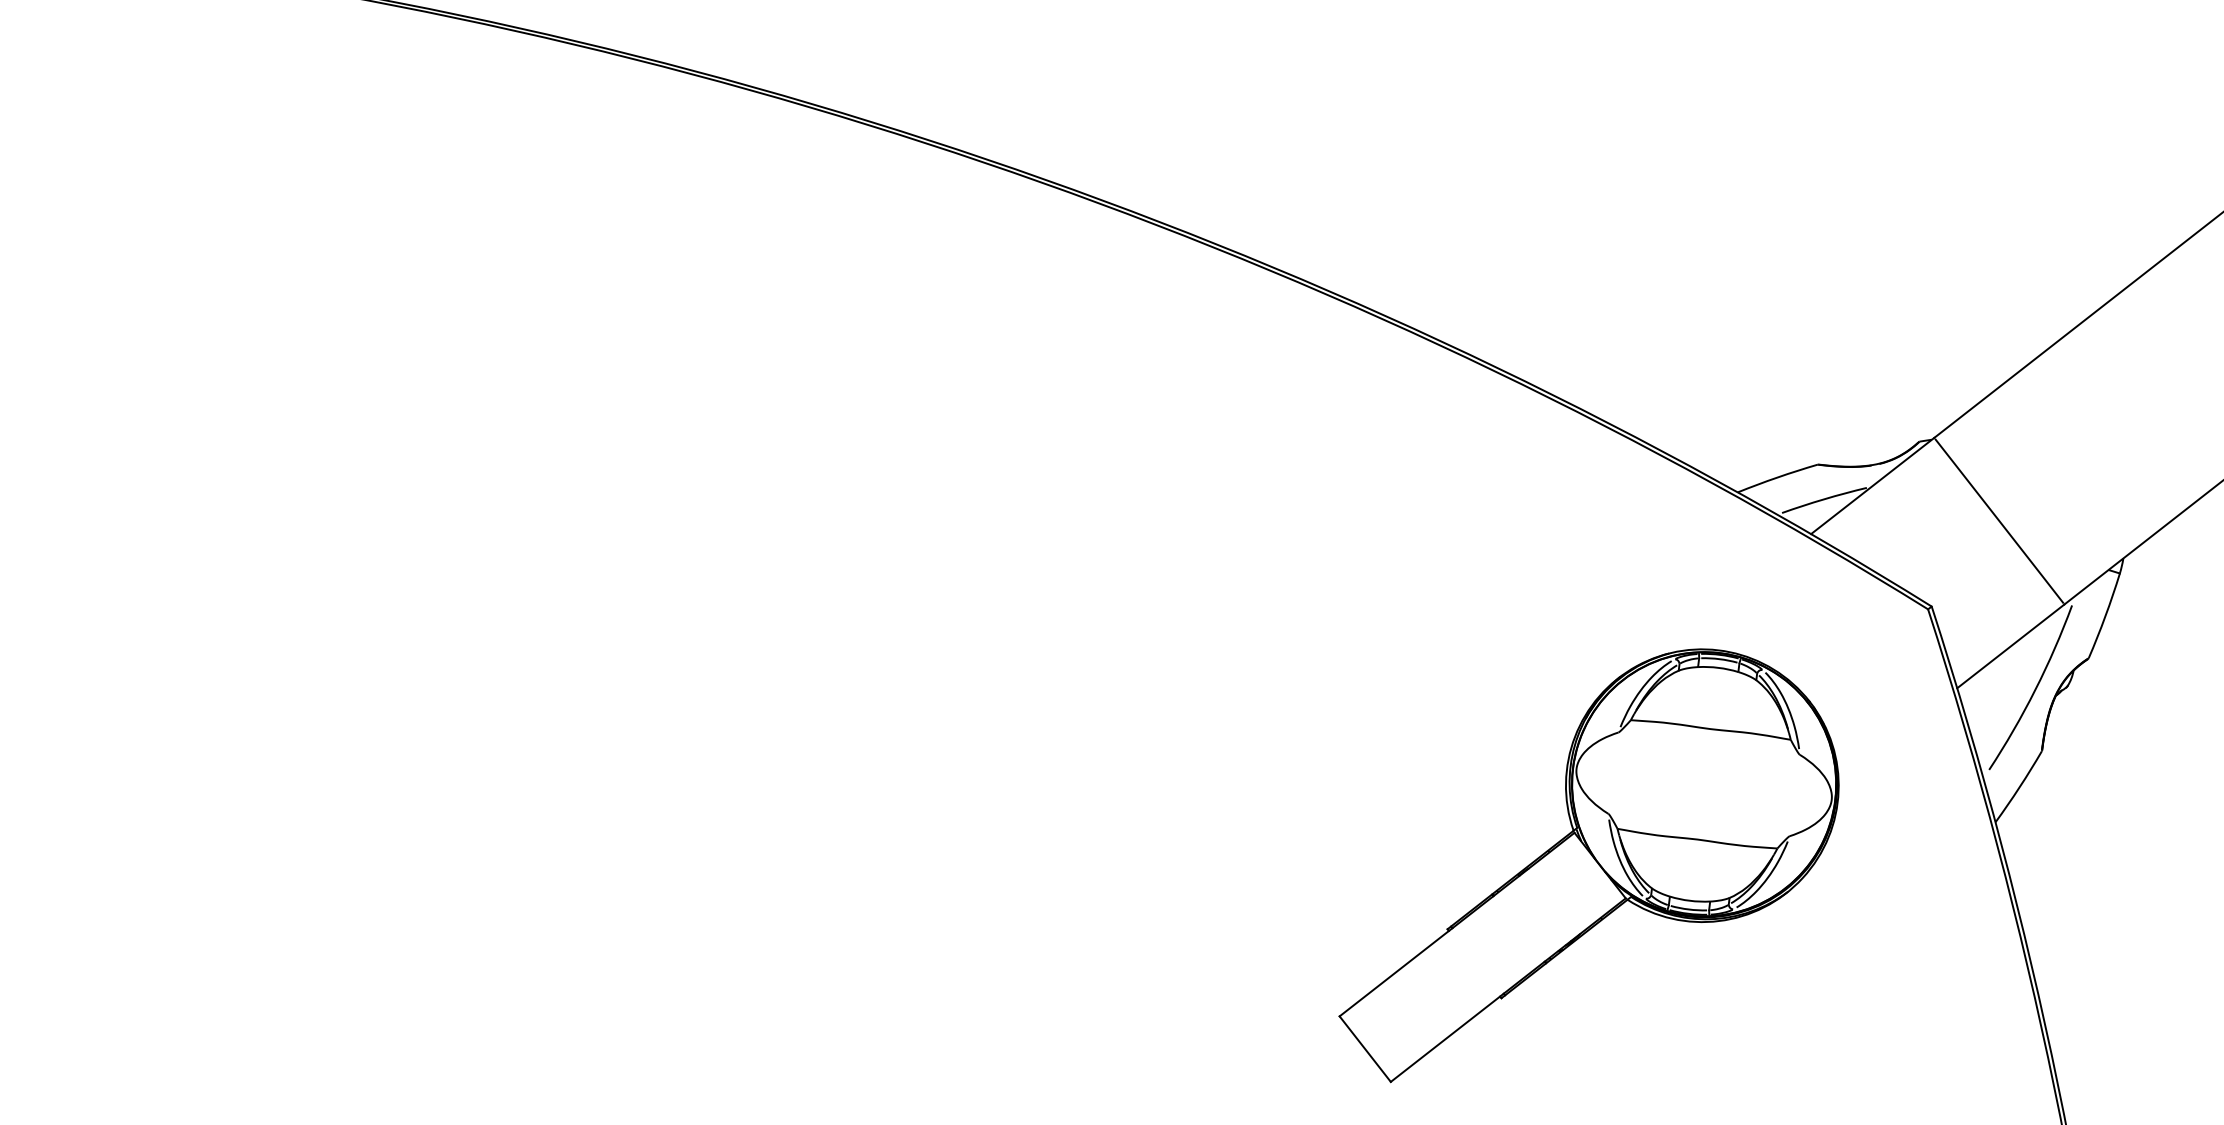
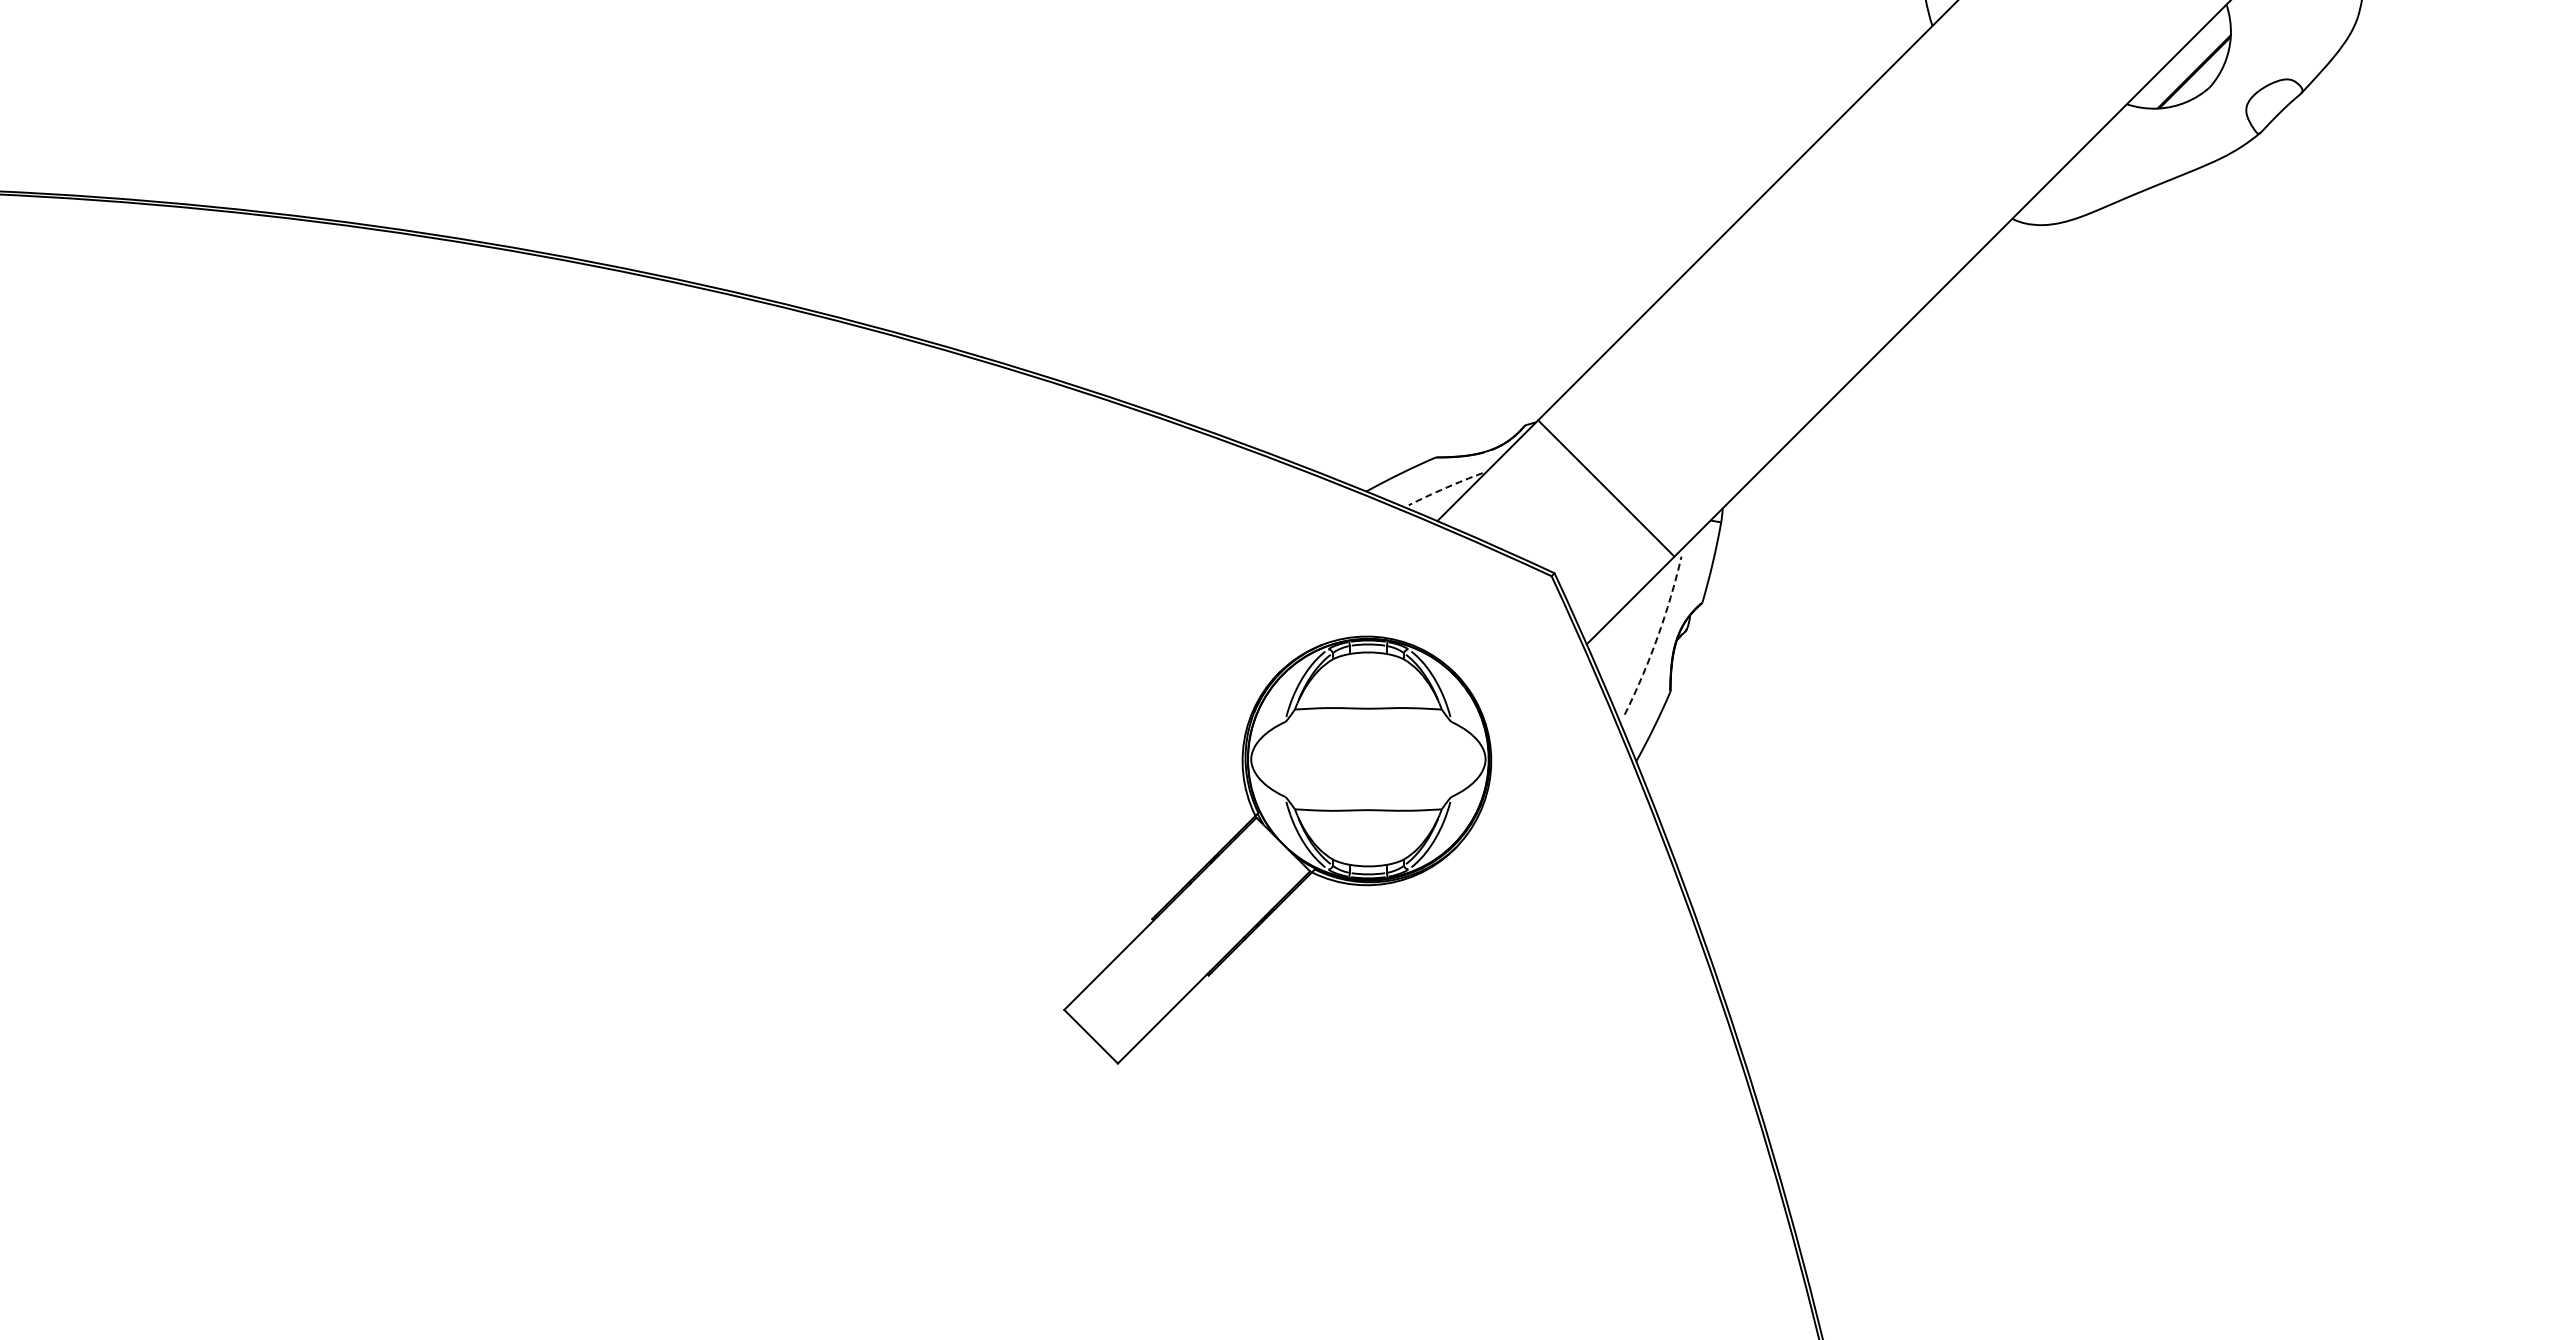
arc: (1824, 499) -> (1445, 488), solid -> dashed
arc: (2035, 690) -> (1657, 637), solid -> dashed

